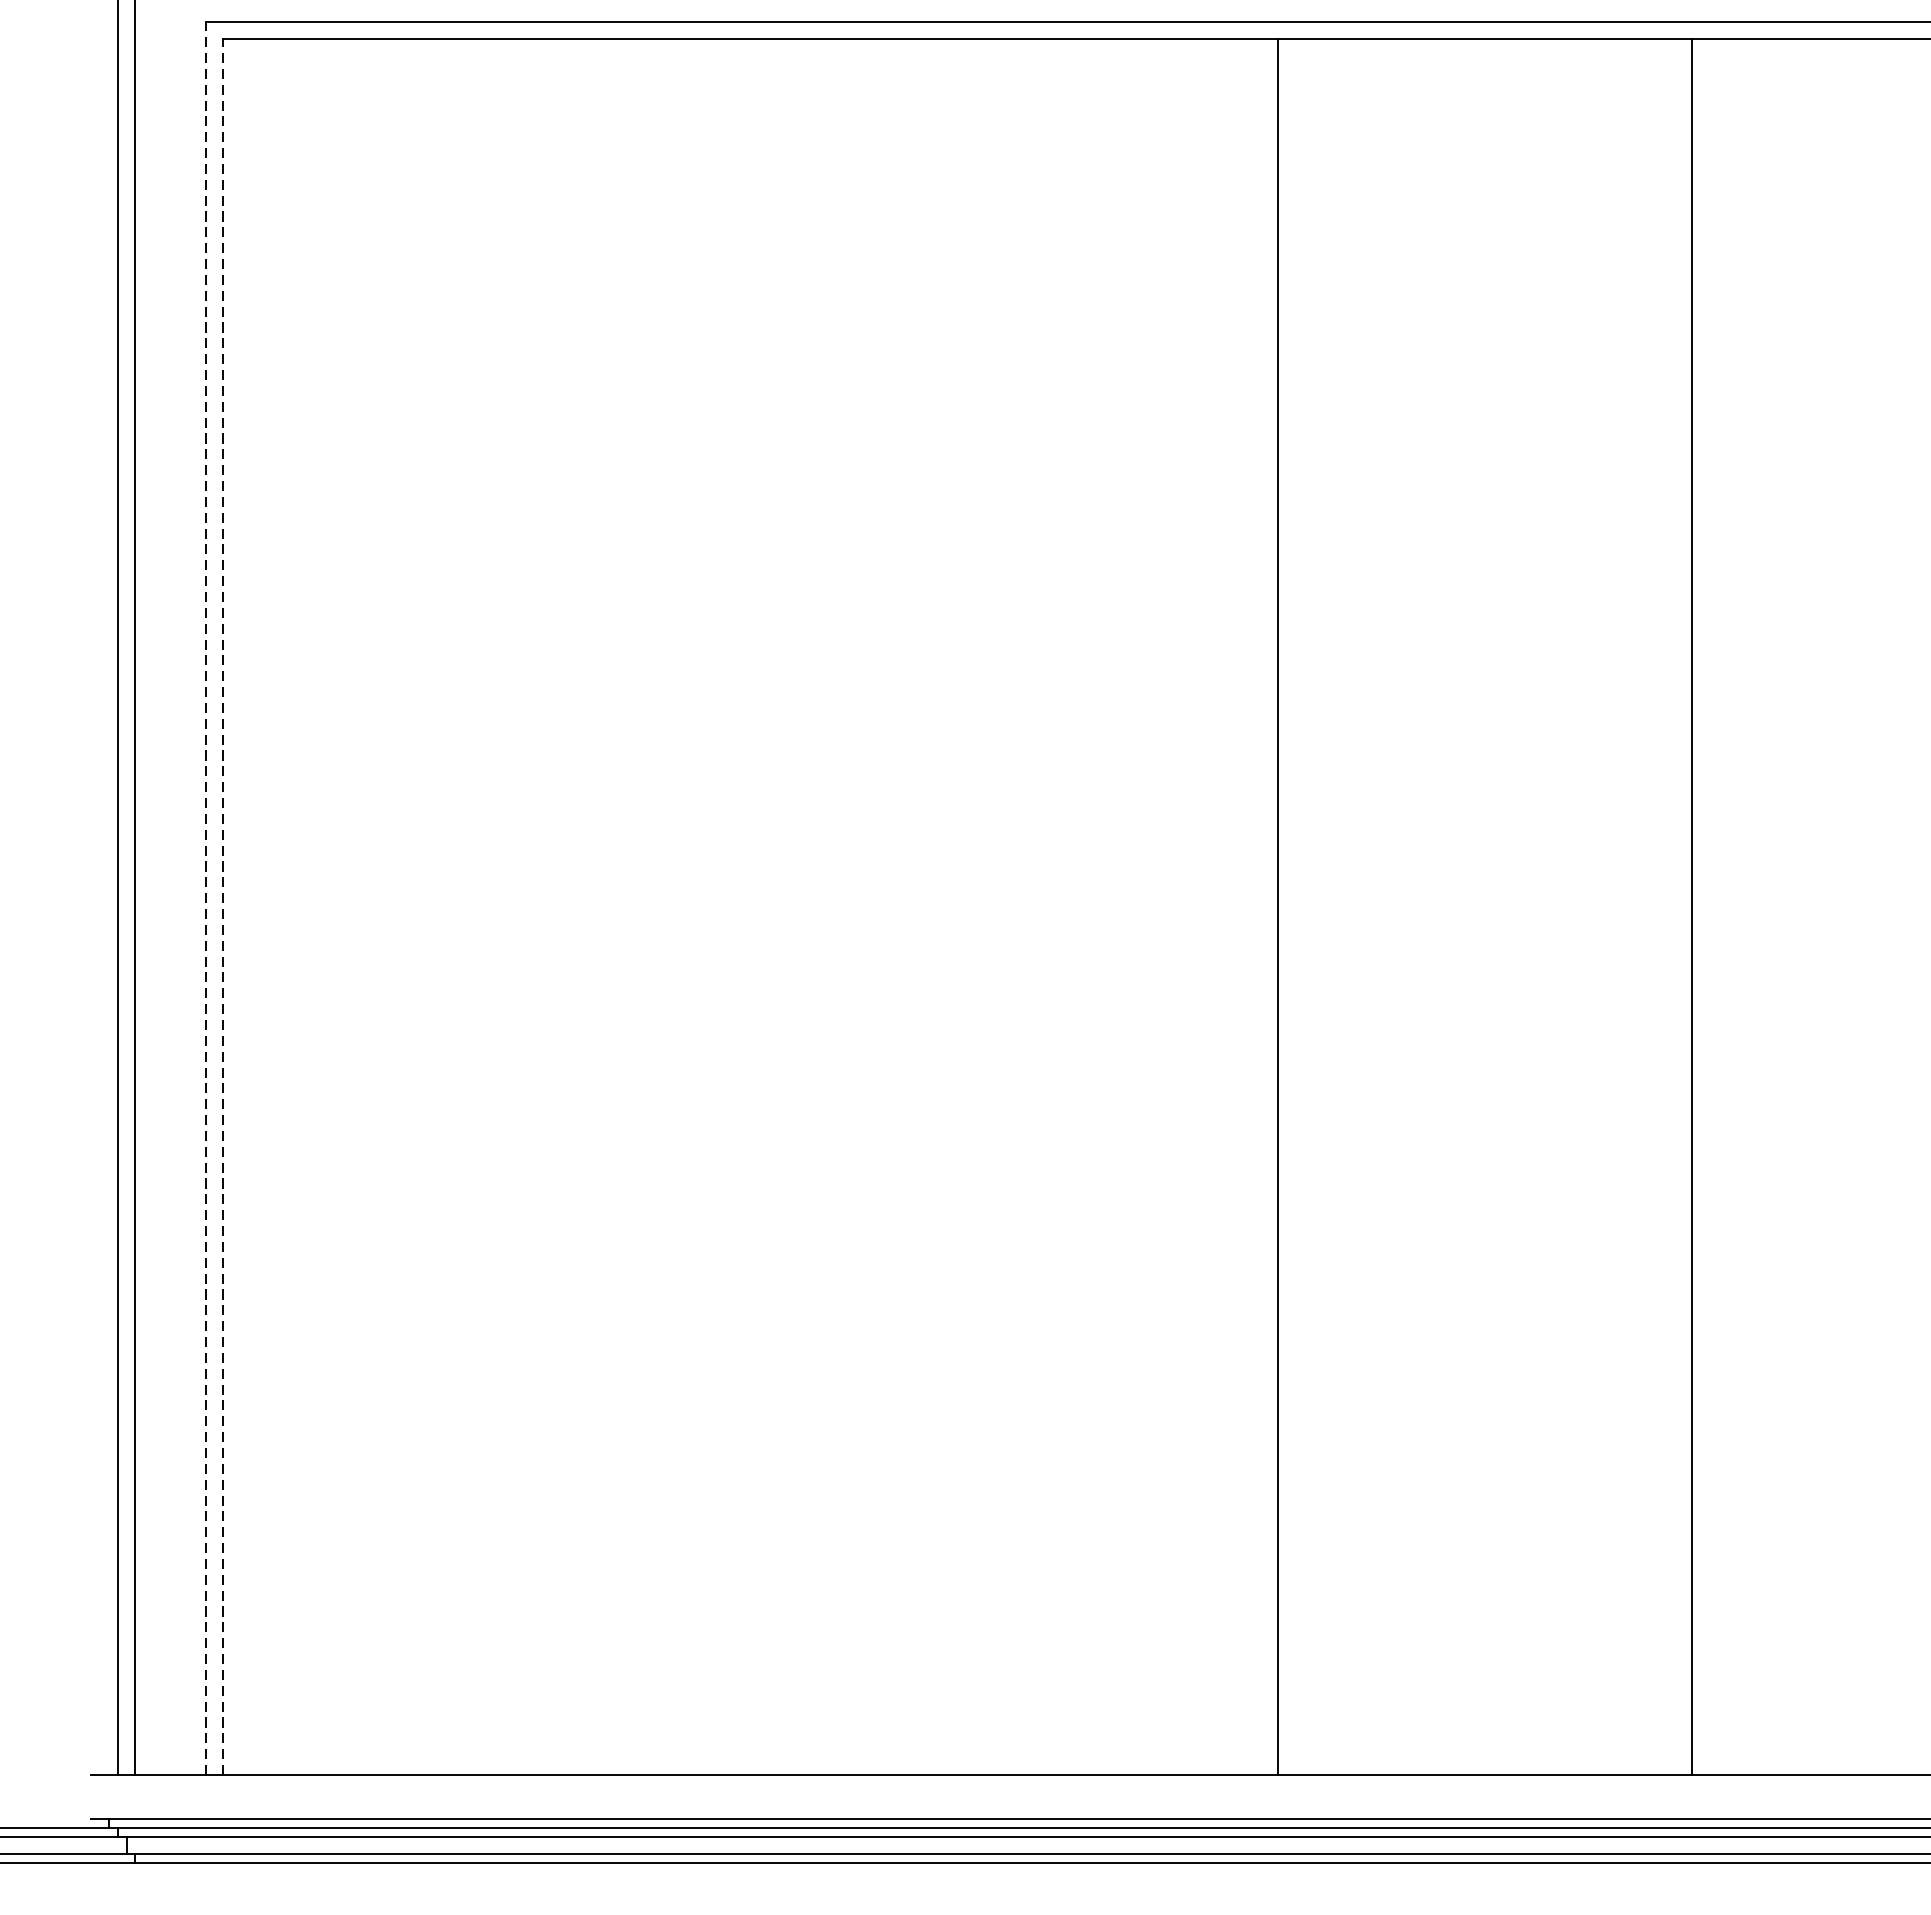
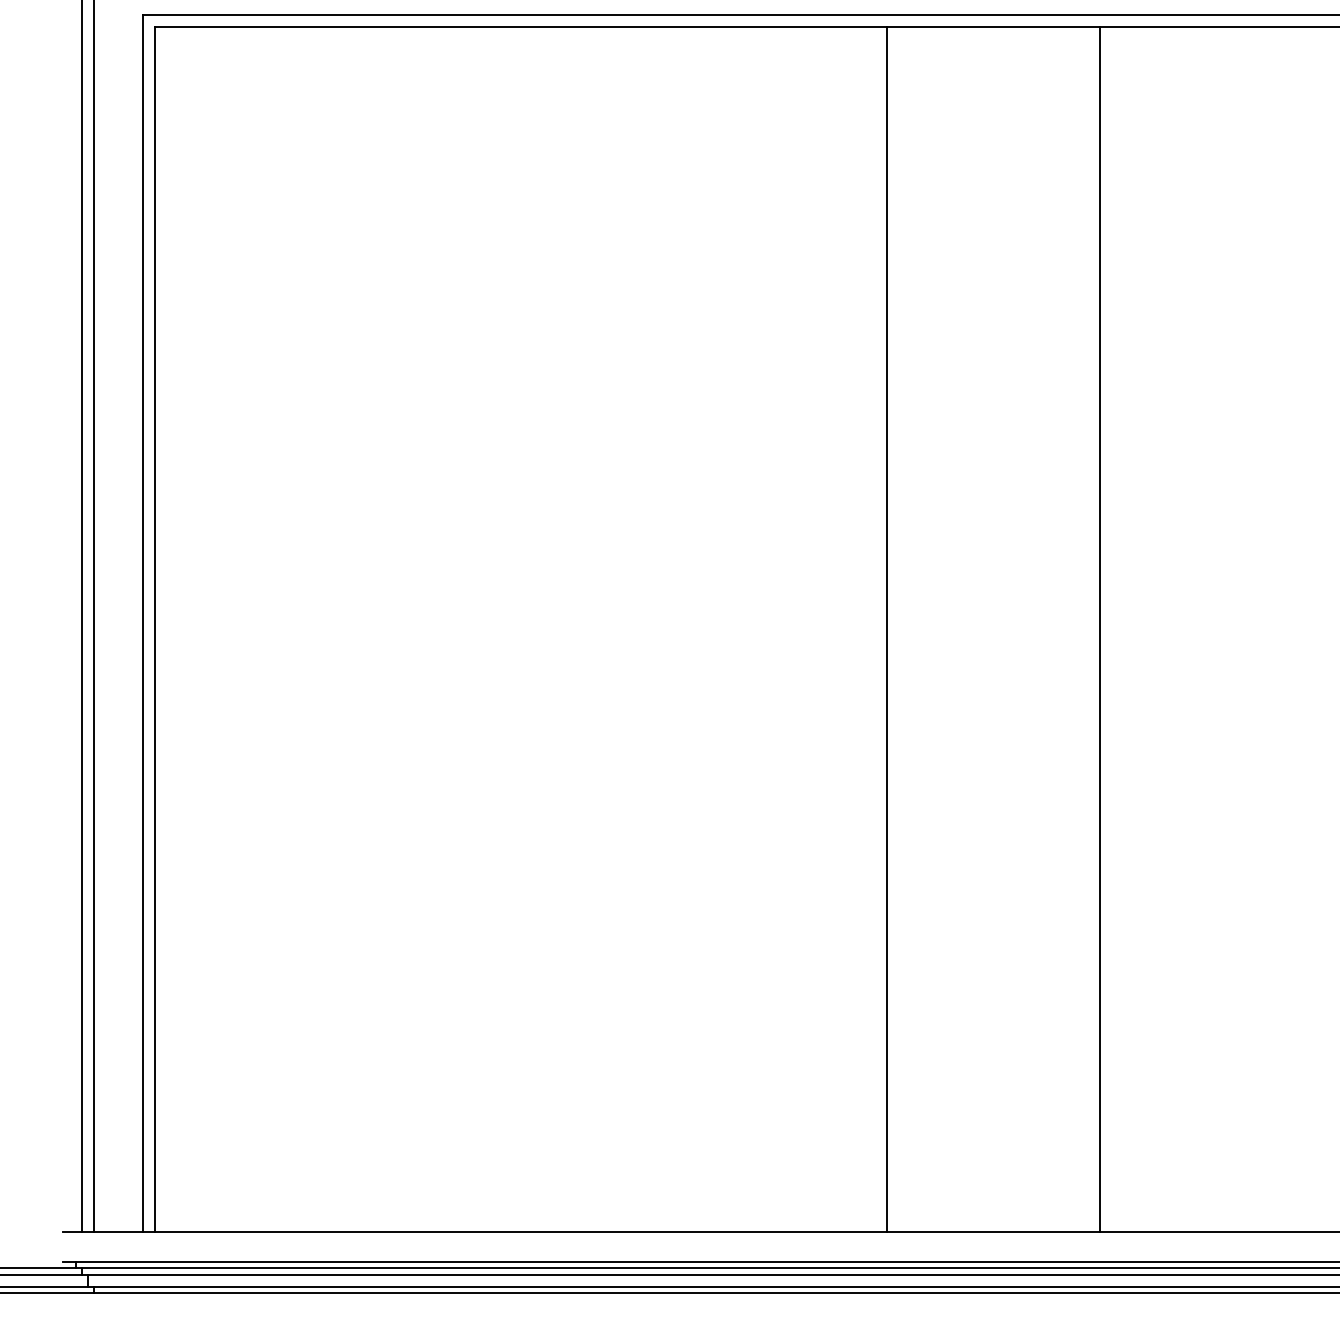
line: (205, 898) -> (142, 623), dashed -> solid
line: (222, 907) -> (154, 629), dashed -> solid
line: (1692, 907) -> (1100, 629), moved

